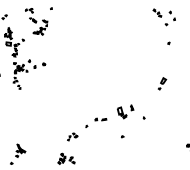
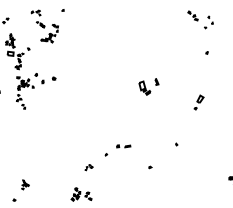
part: (170, 18) -> (208, 22), size x0.7
part: (125, 111) -> (148, 86), moved
part: (72, 136) -> (88, 167), size x0.6
part: (20, 150) -> (25, 184), size x0.6

